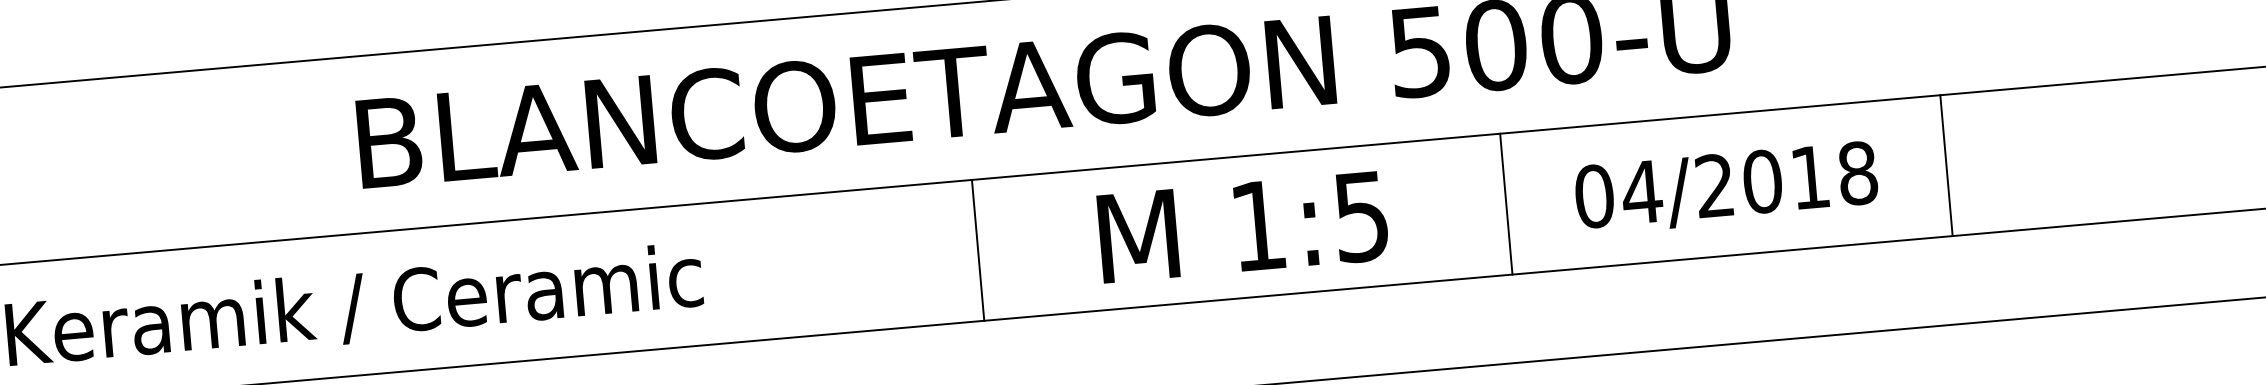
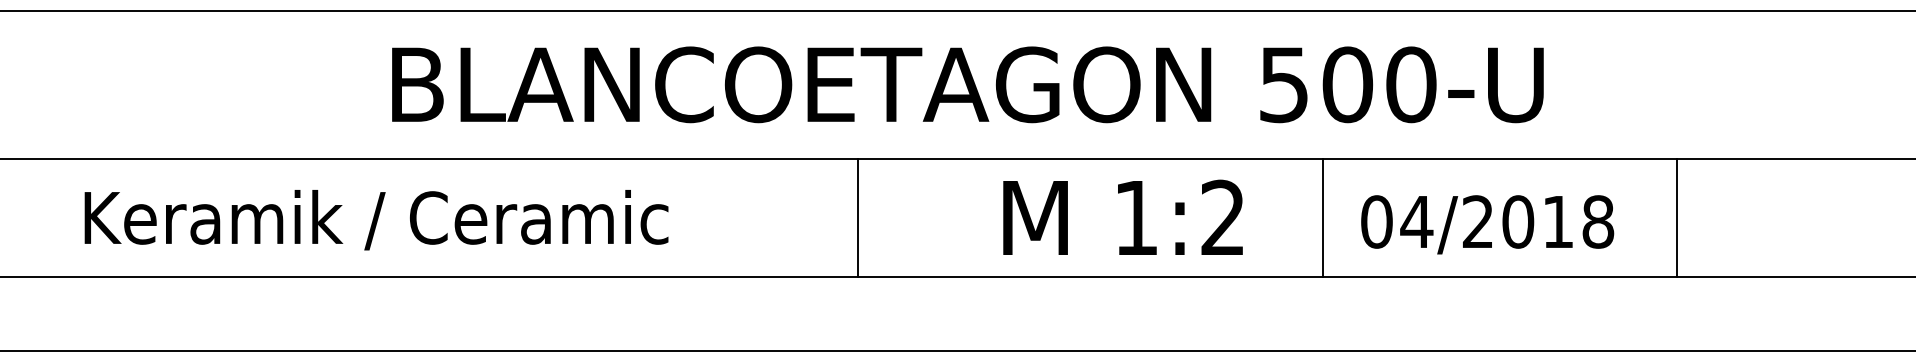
line: (1946, 165) -> (1676, 217), moved
text: (1726, 187) -> (1487, 224), moved
line: (1505, 203) -> (1322, 217), moved
text: (1360, 216) -> (1222, 217), 1:5 -> 1:2
line: (977, 249) -> (857, 217), moved

